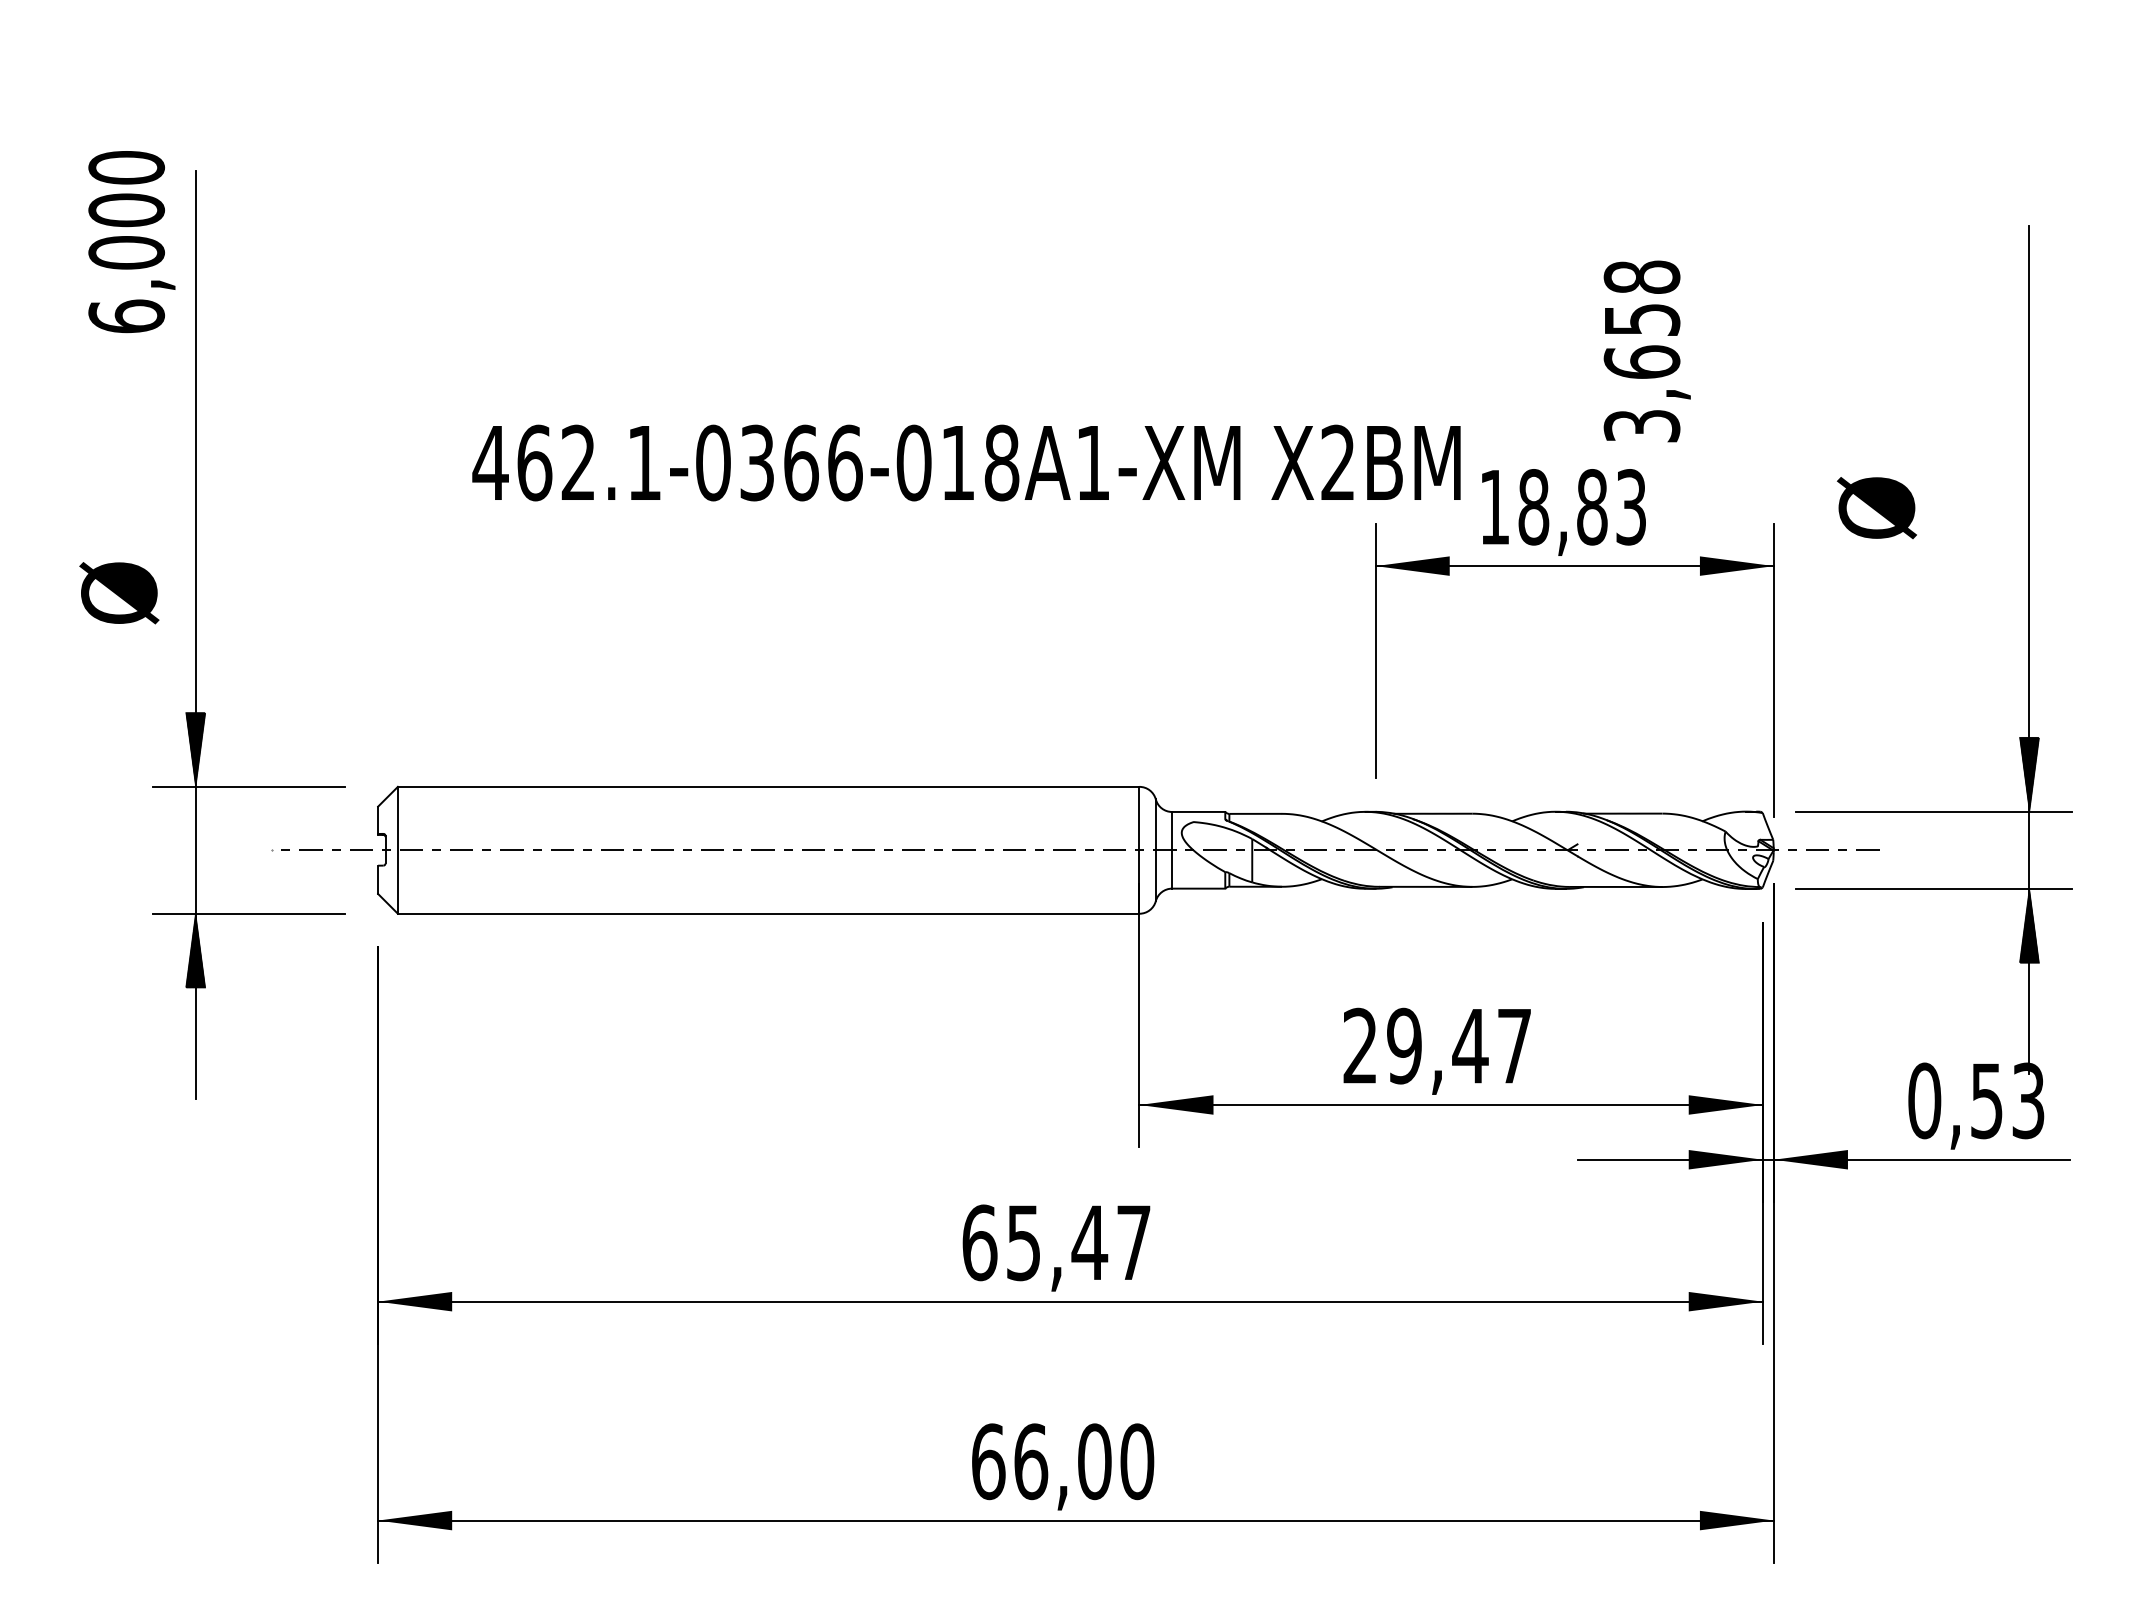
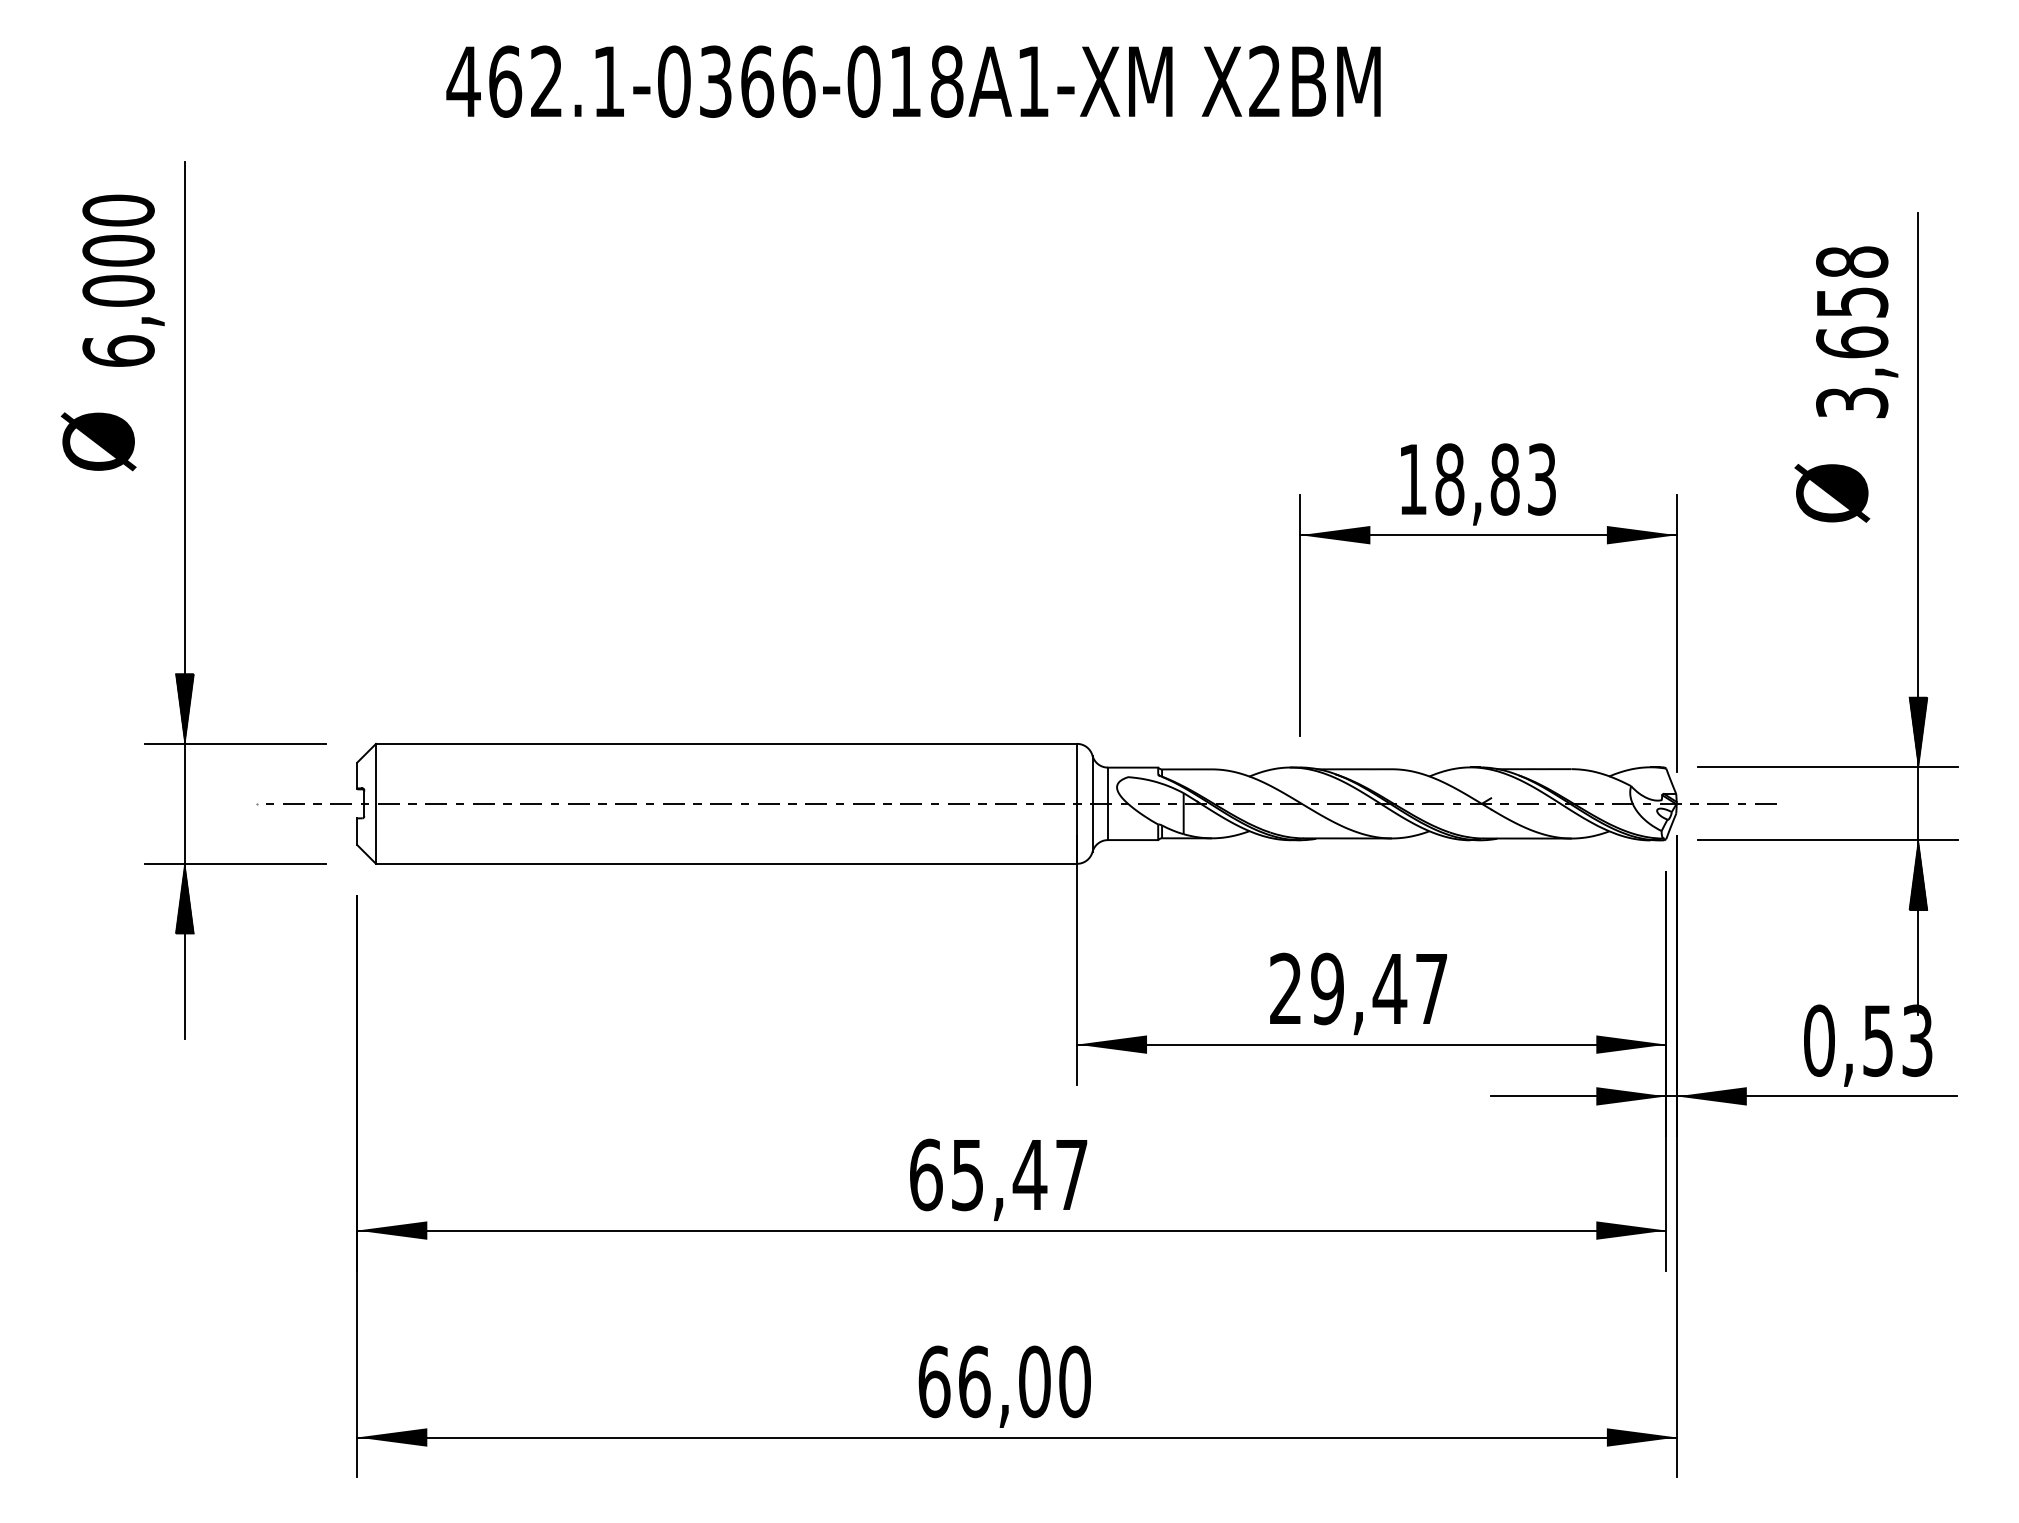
text: (131, 241) -> (123, 280), moved
text: (1647, 350) -> (1857, 331), moved
text: (966, 462) -> (913, 81), moved
text: (1877, 508) -> (1832, 493), moved
text: (119, 592) -> (98, 441), moved

